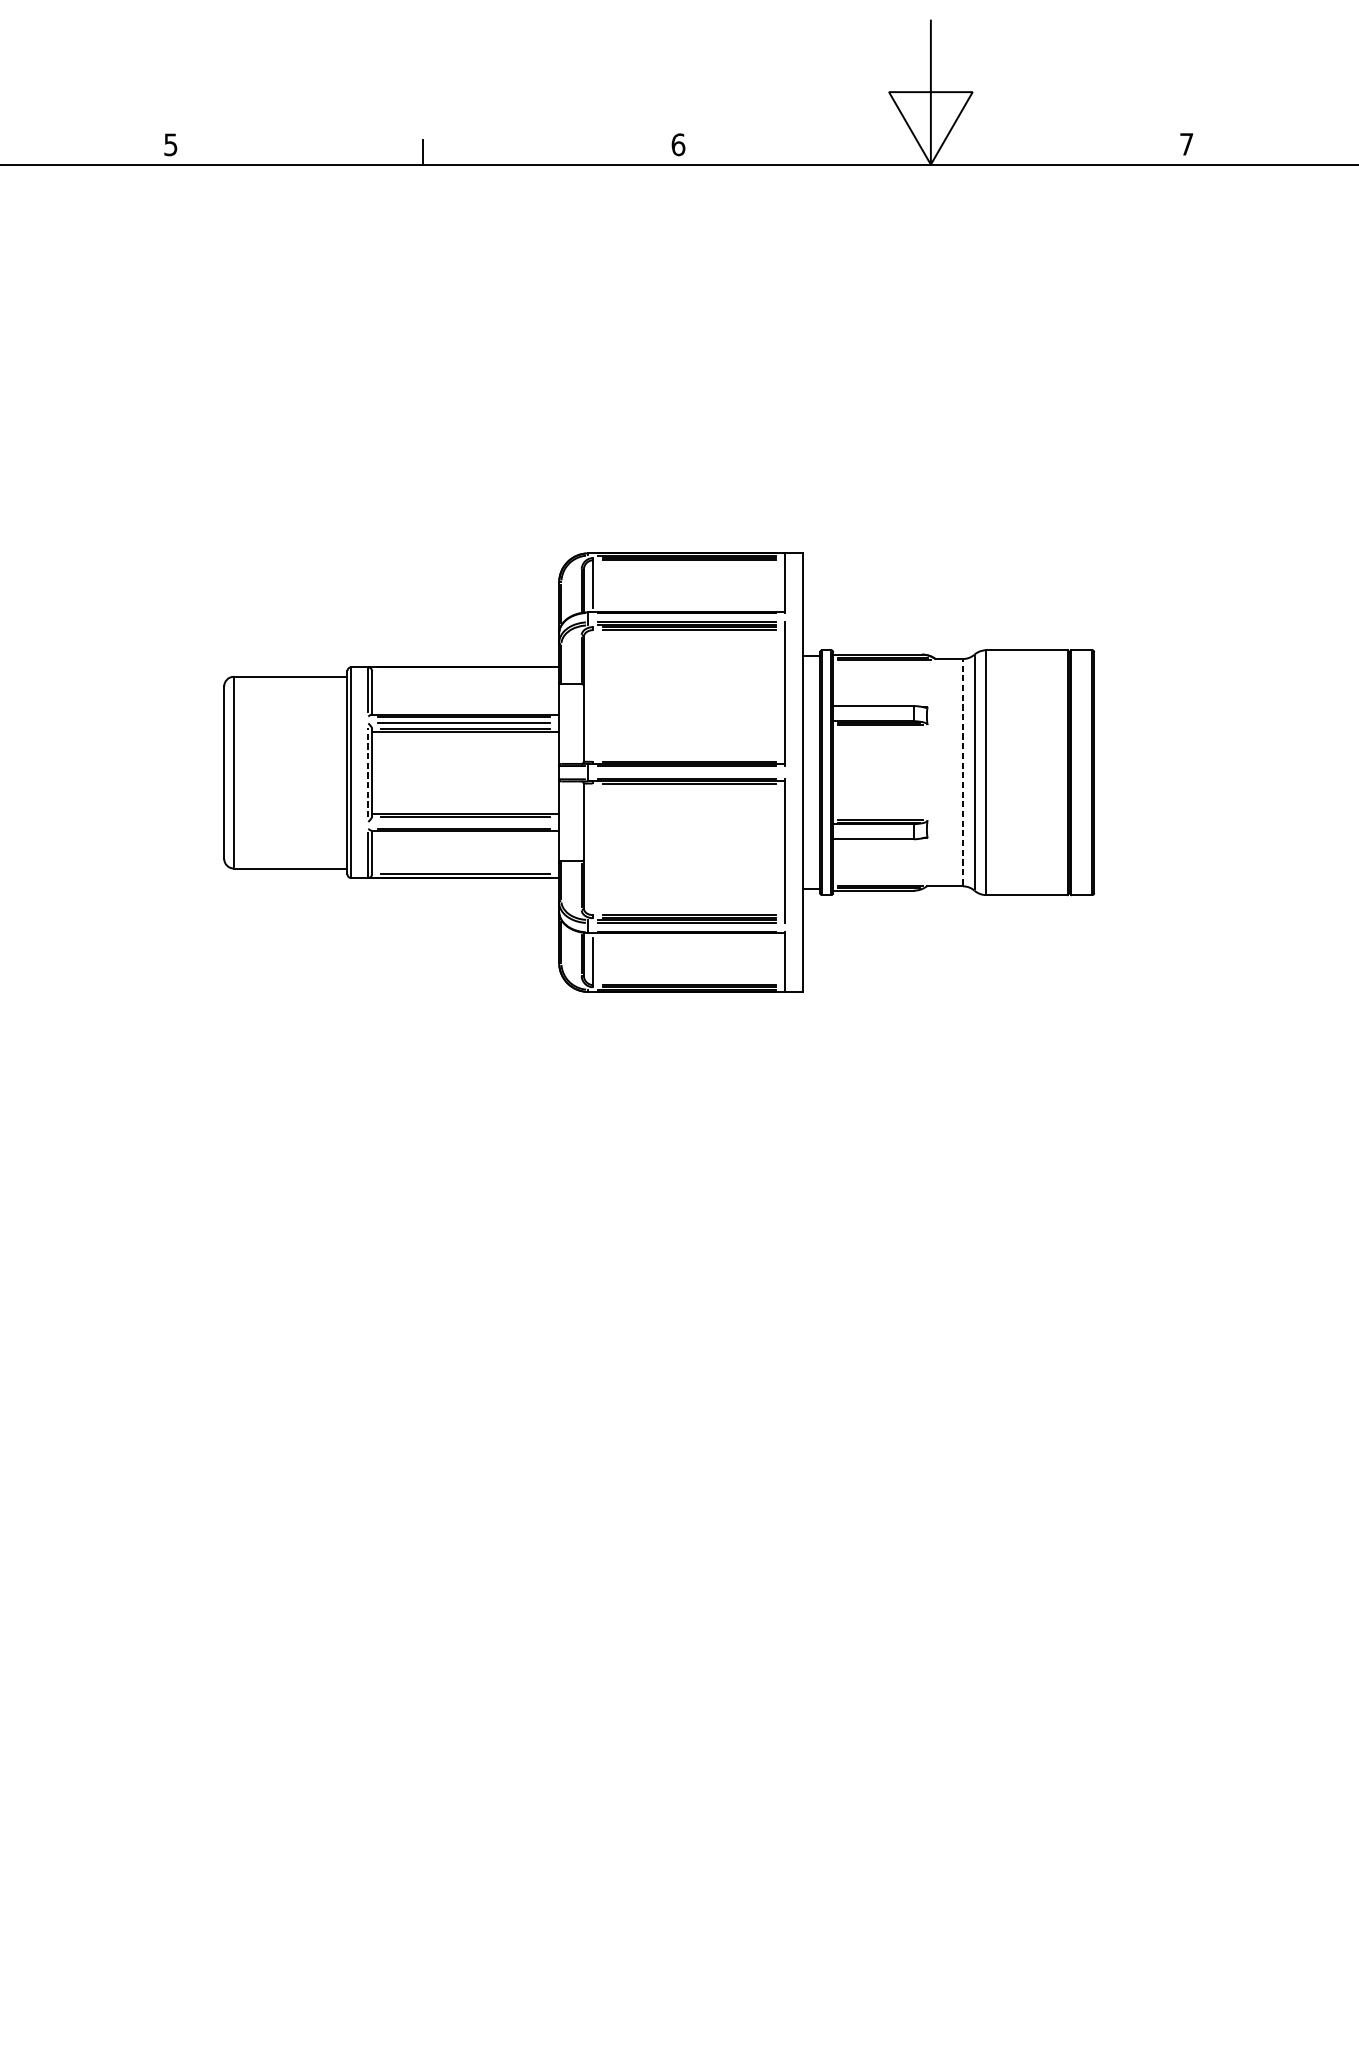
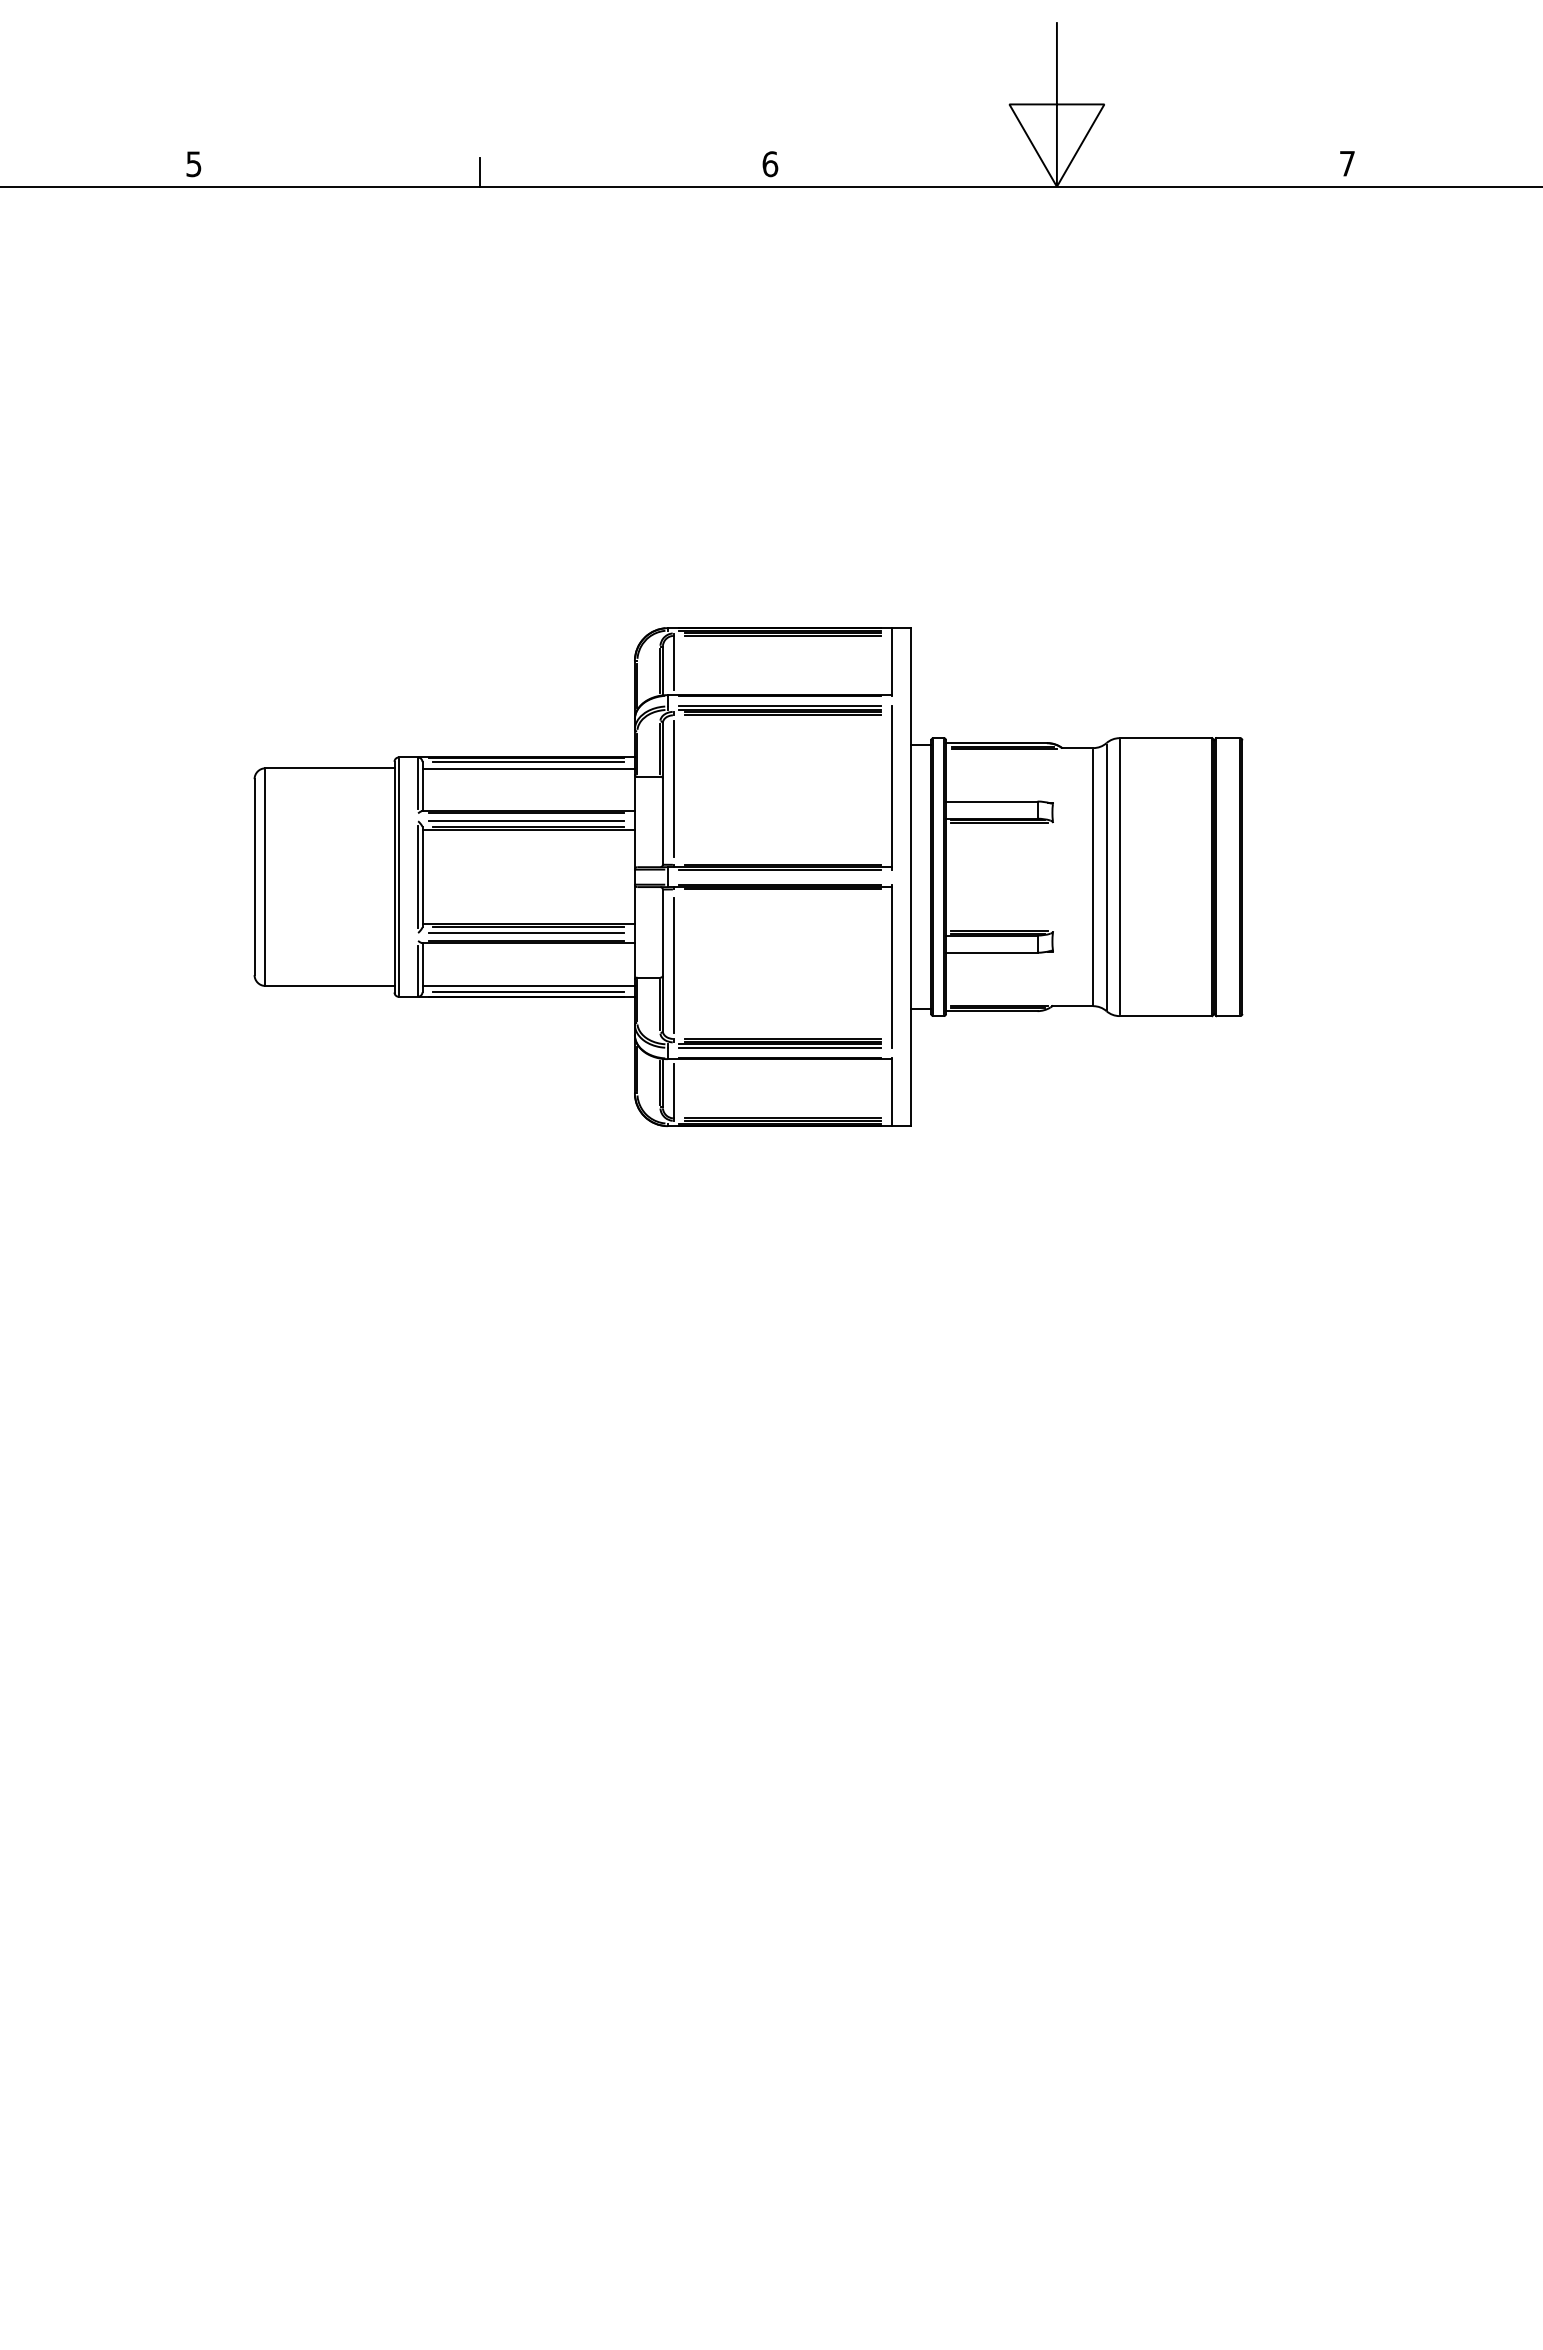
line: (465, 670) -> (528, 761), added
line: (465, 676) -> (528, 768), added
line: (593, 694) -> (673, 788), added
line: (368, 772) -> (418, 877), dashed -> solid
line: (963, 772) -> (1093, 876), dashed -> solid
line: (463, 822) -> (526, 933), added
line: (593, 849) -> (673, 964), added
line: (465, 868) -> (528, 985), added

